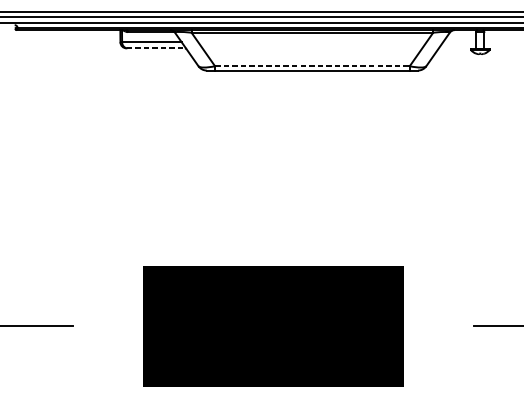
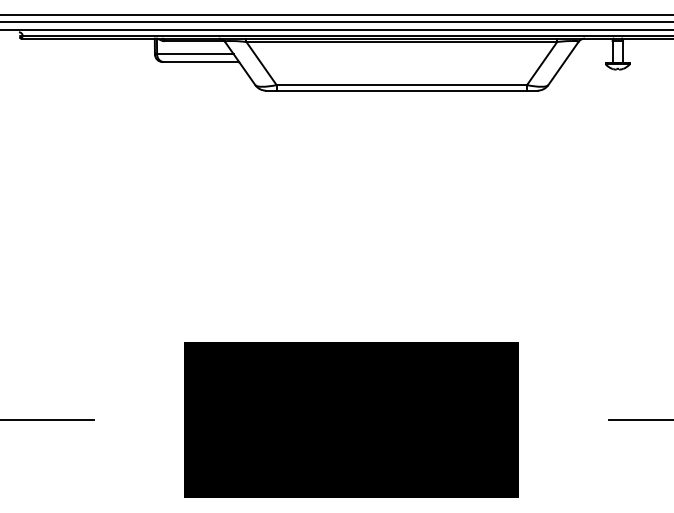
line: (156, 48) -> (201, 62), dashed -> solid
line: (312, 66) -> (402, 85), dashed -> solid

